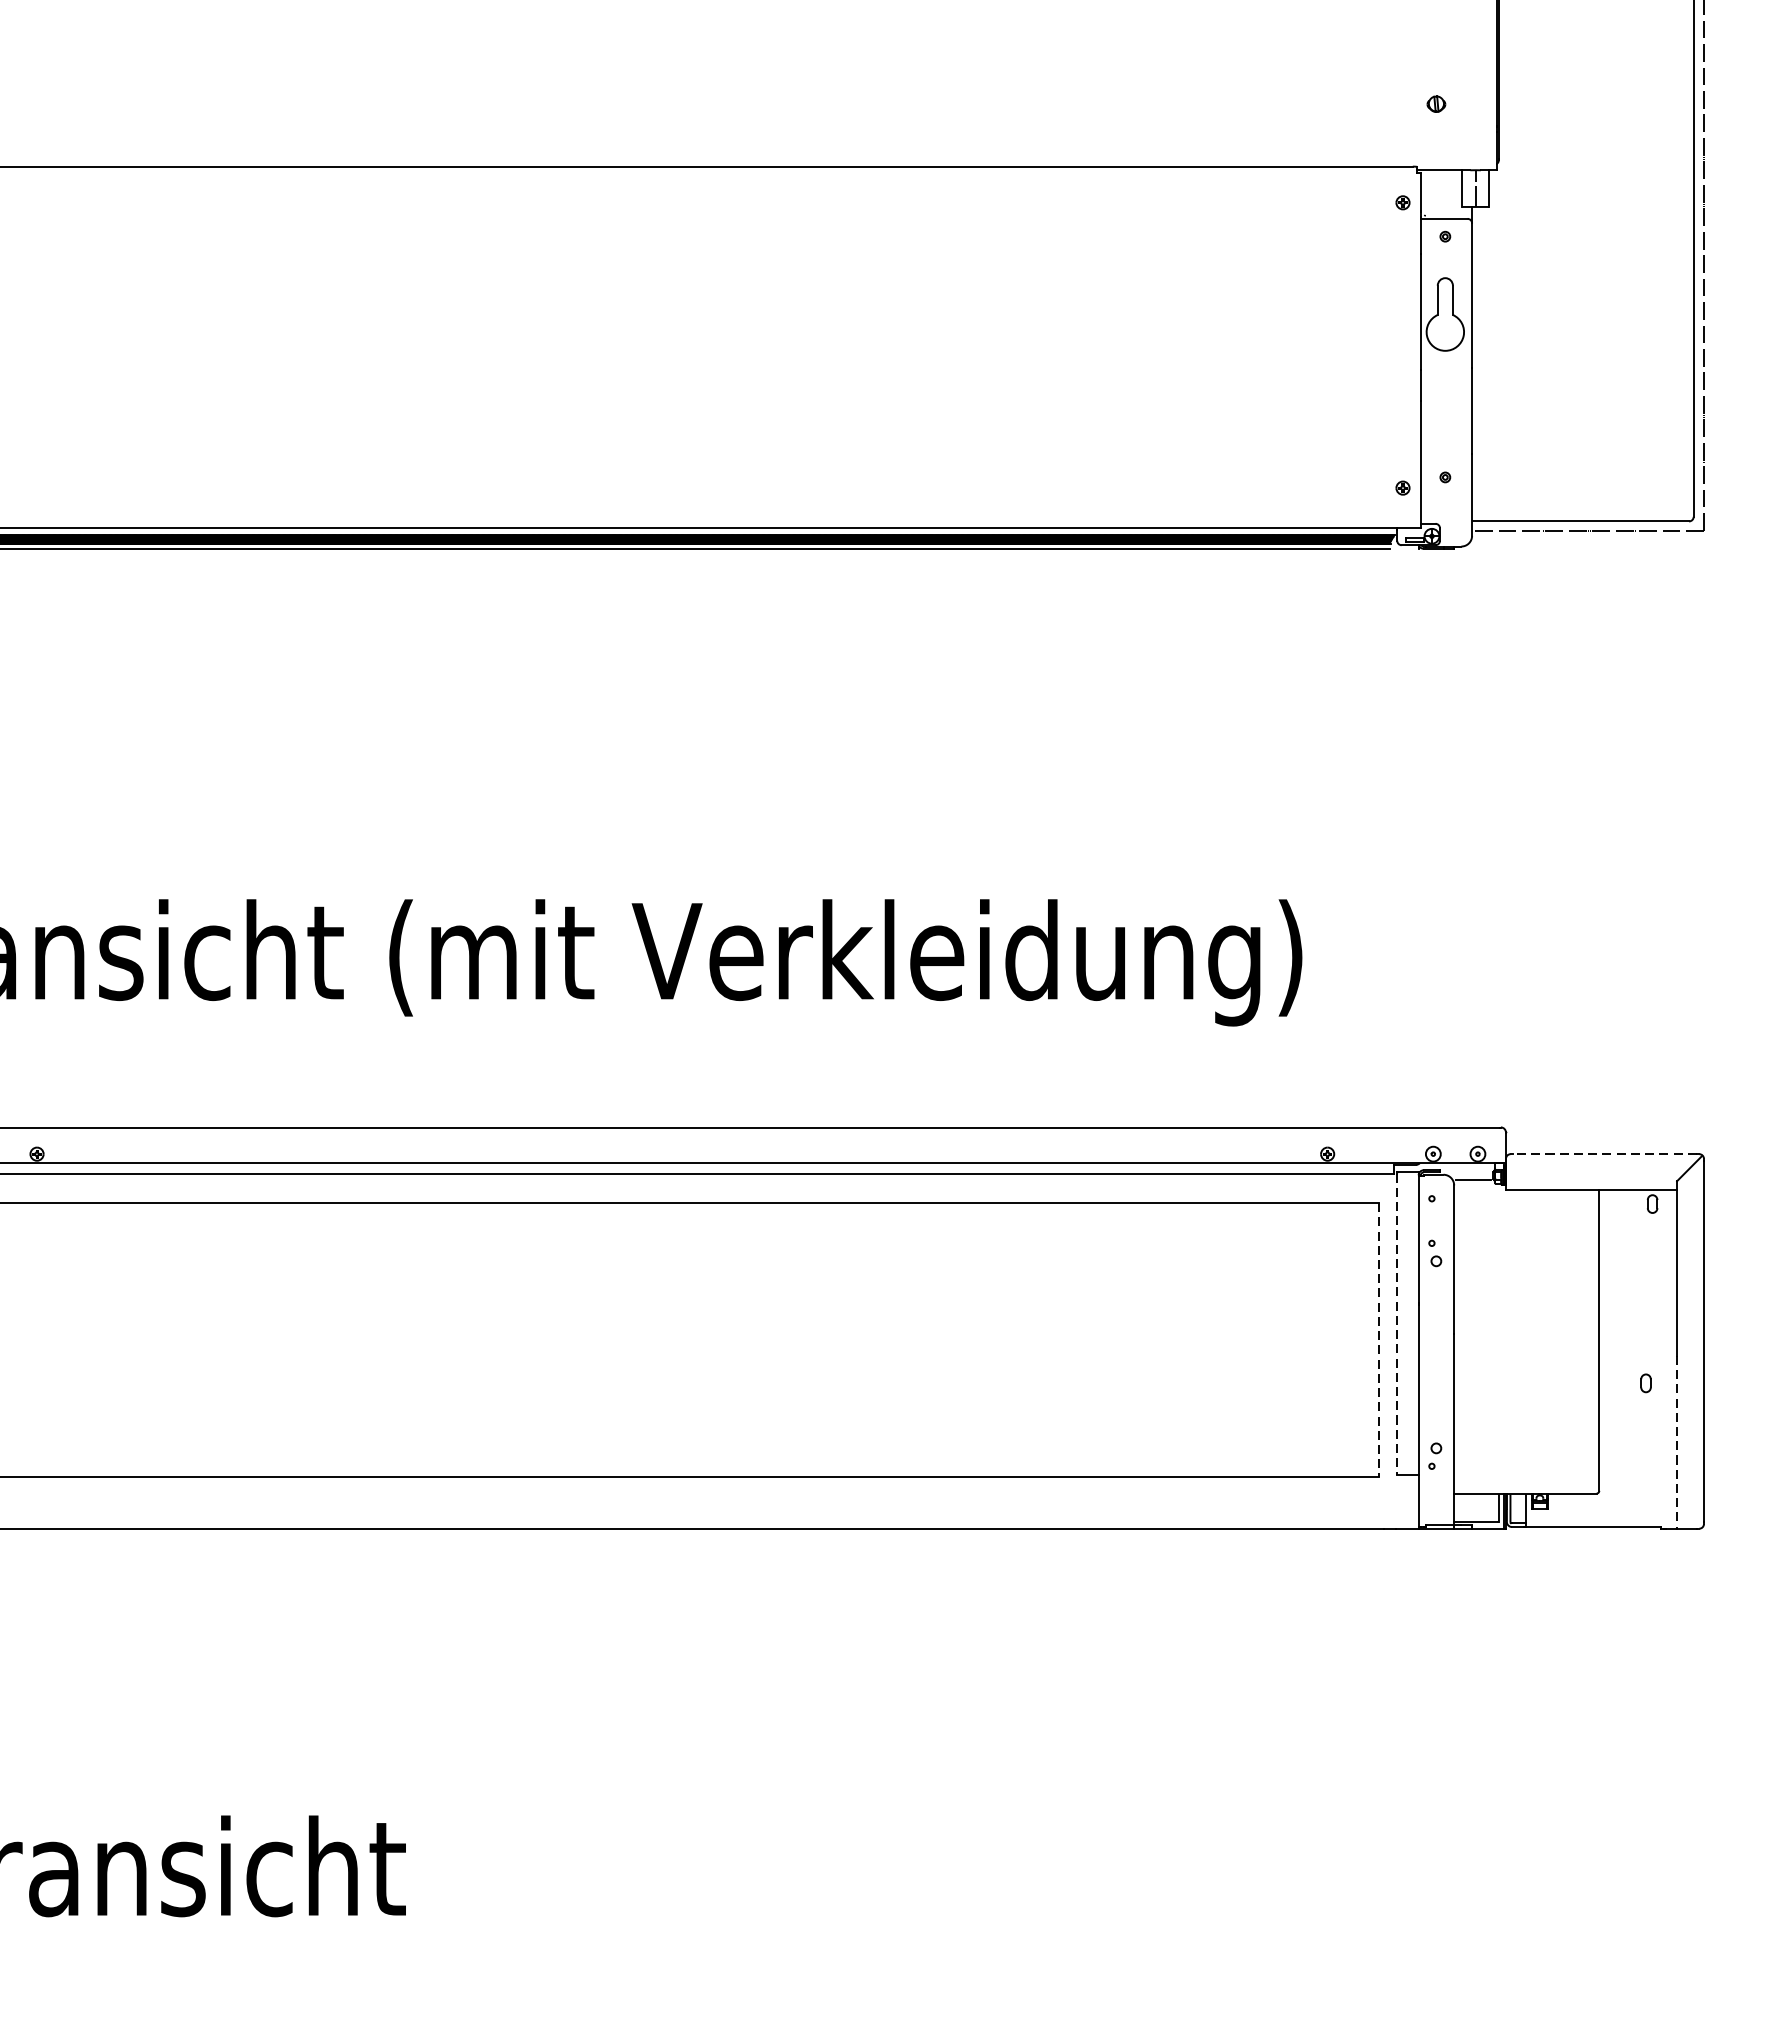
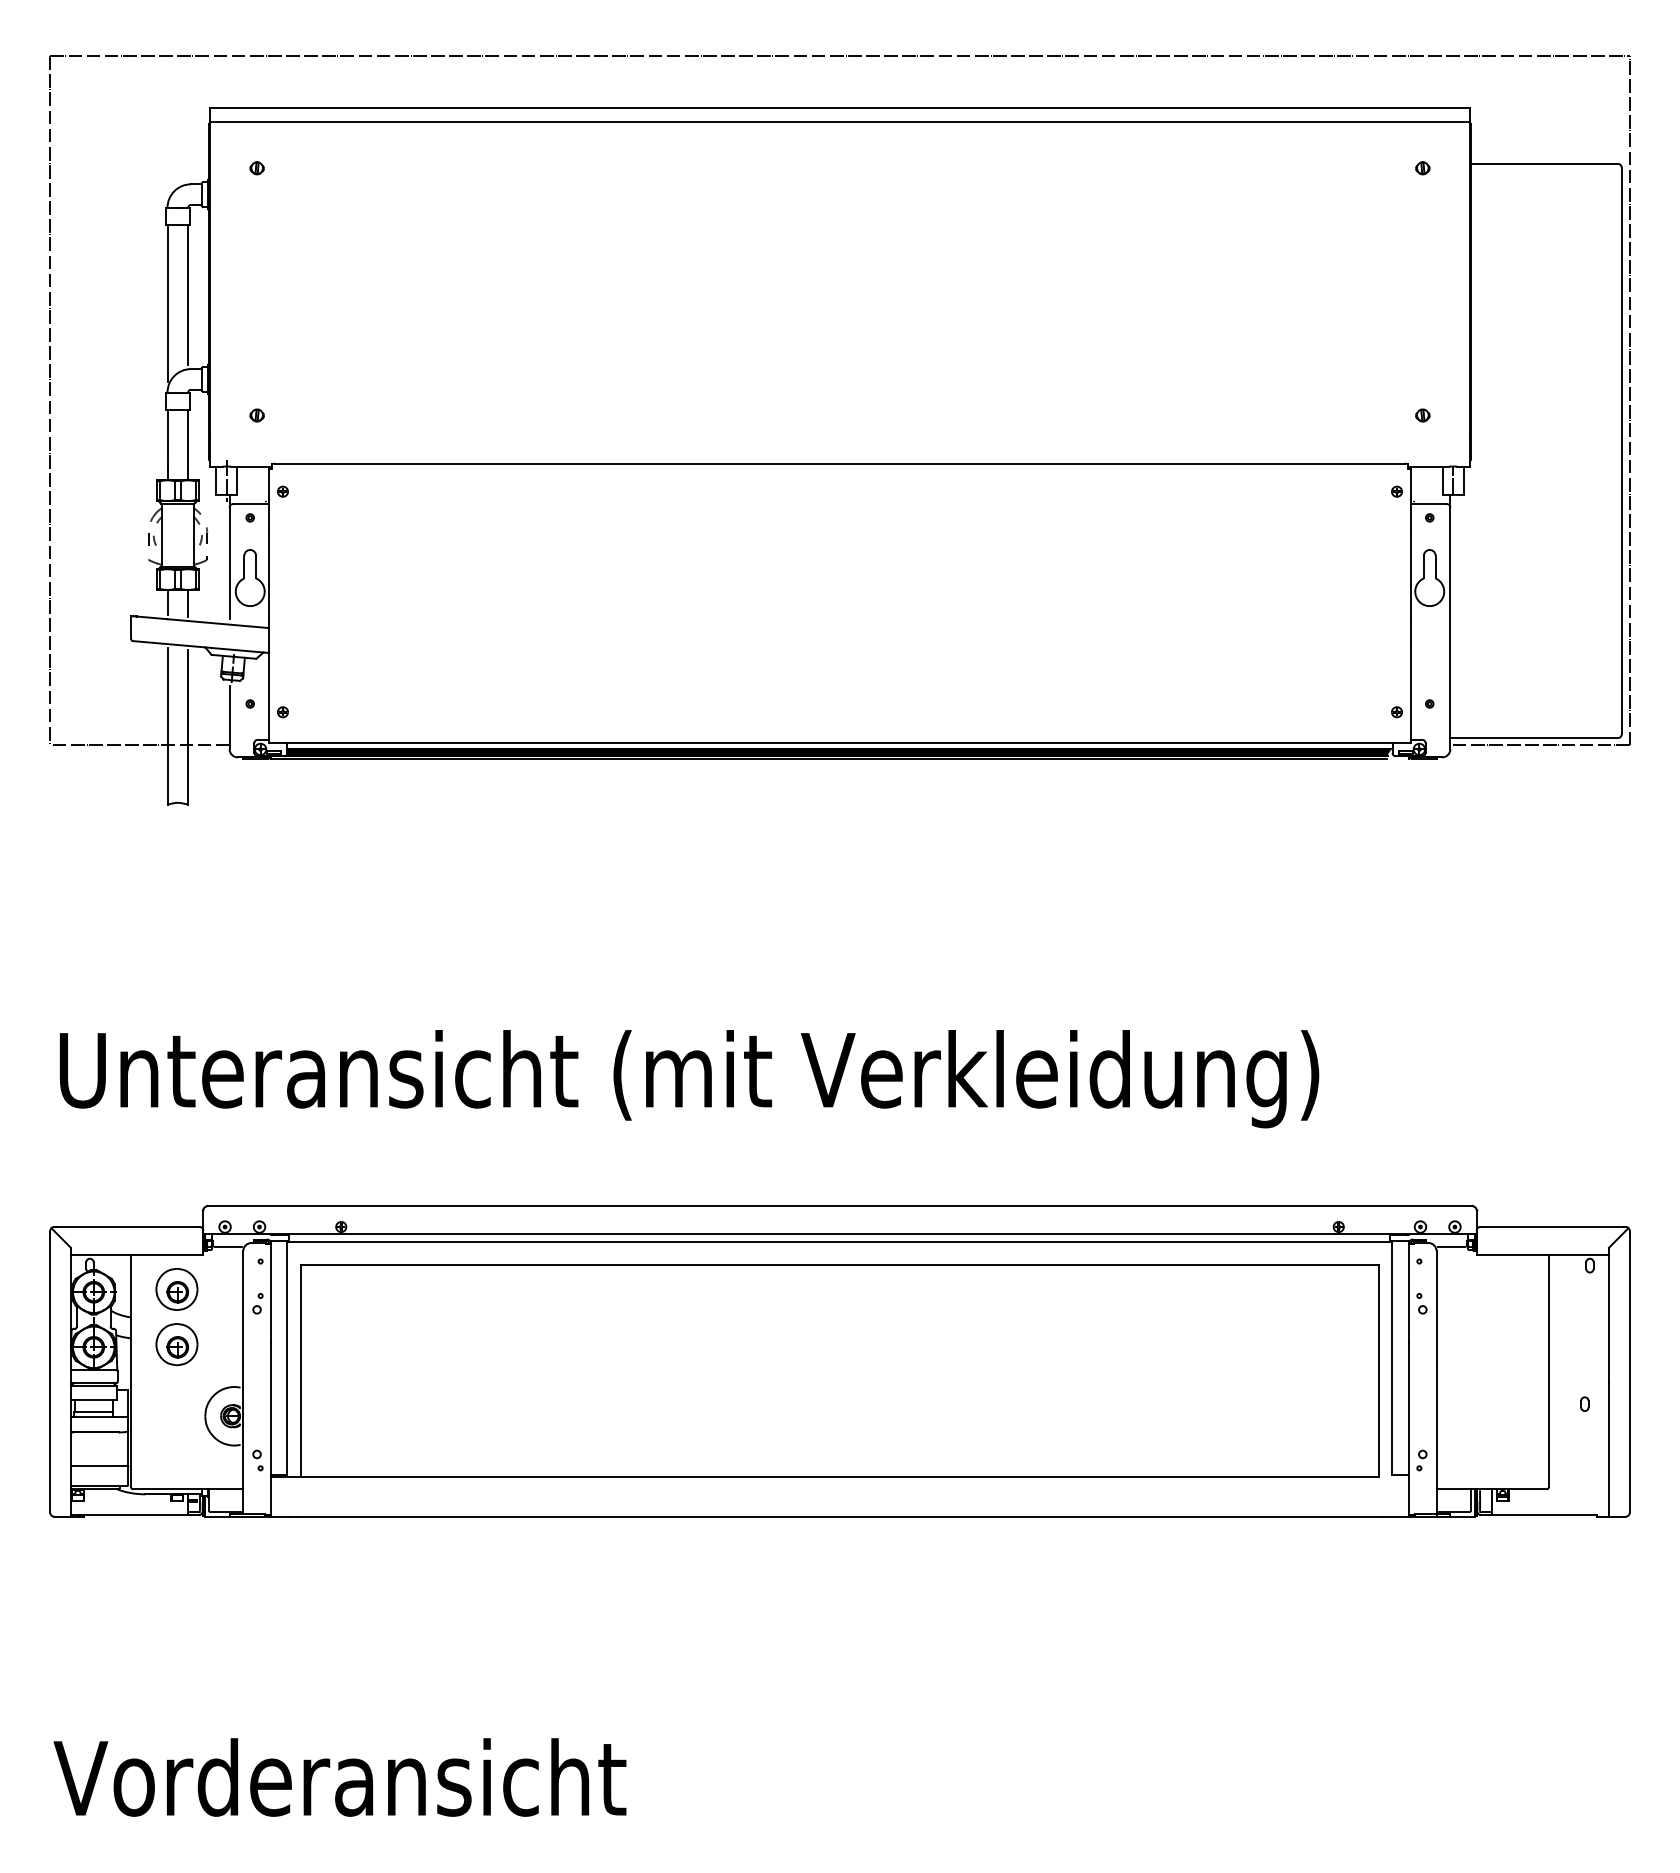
line: (1605, 1154) -> (1553, 1227), dashed -> solid
line: (1397, 1324) -> (1392, 1358), dashed -> solid
line: (1379, 1339) -> (1378, 1370), dashed -> solid
line: (1676, 1441) -> (1608, 1449), dashed -> solid

